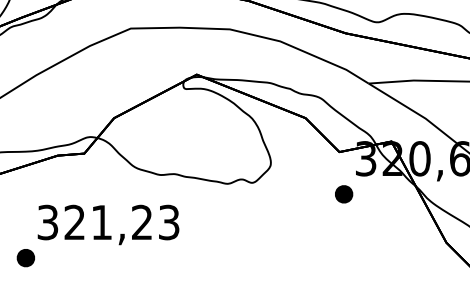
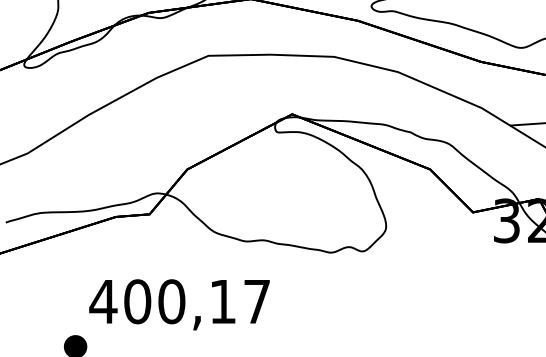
part: (344, 194) -> (479, 266), removed
text: (107, 222) -> (178, 301), 321,23 -> 400,17

